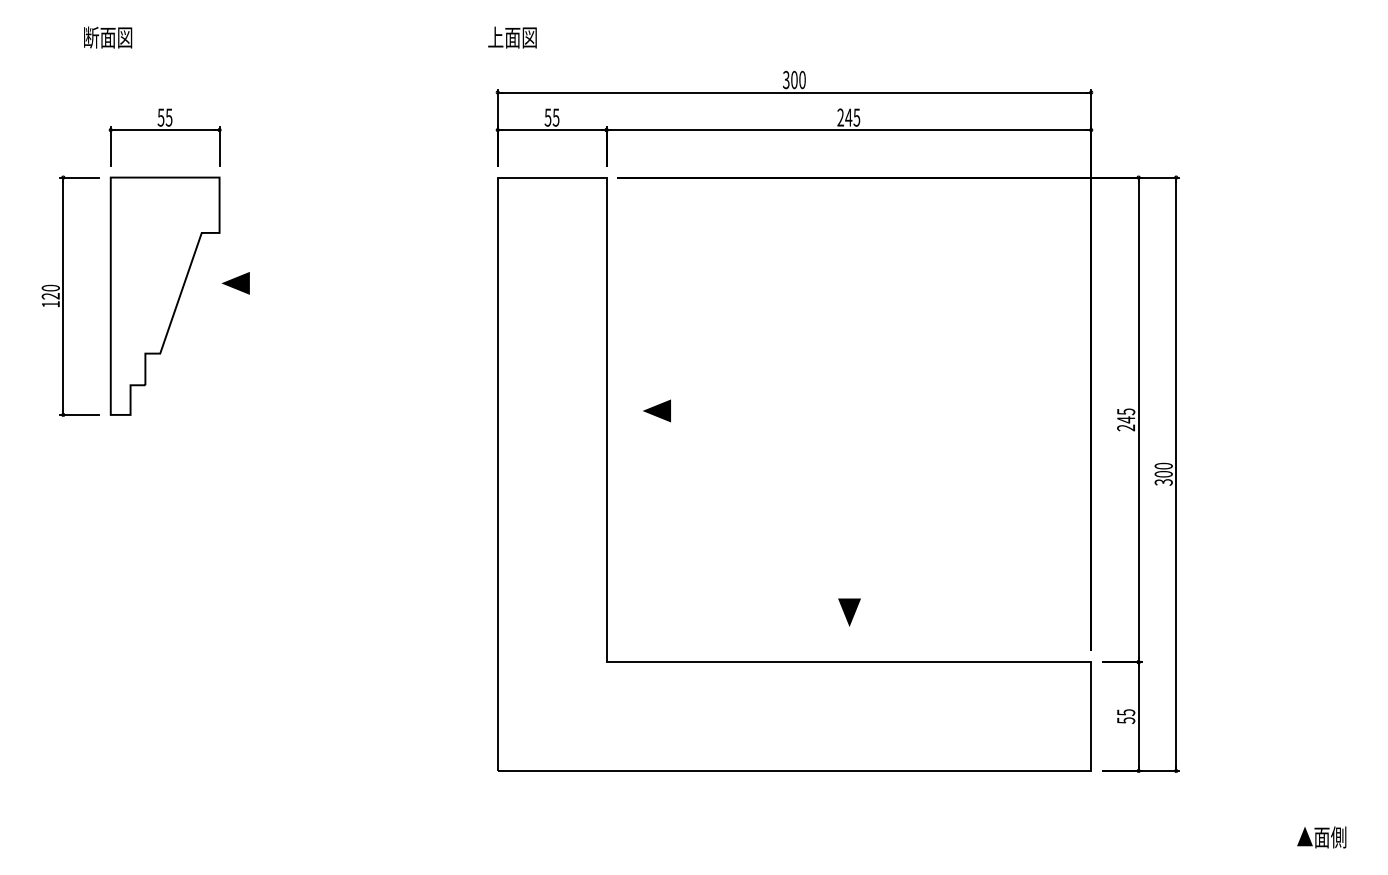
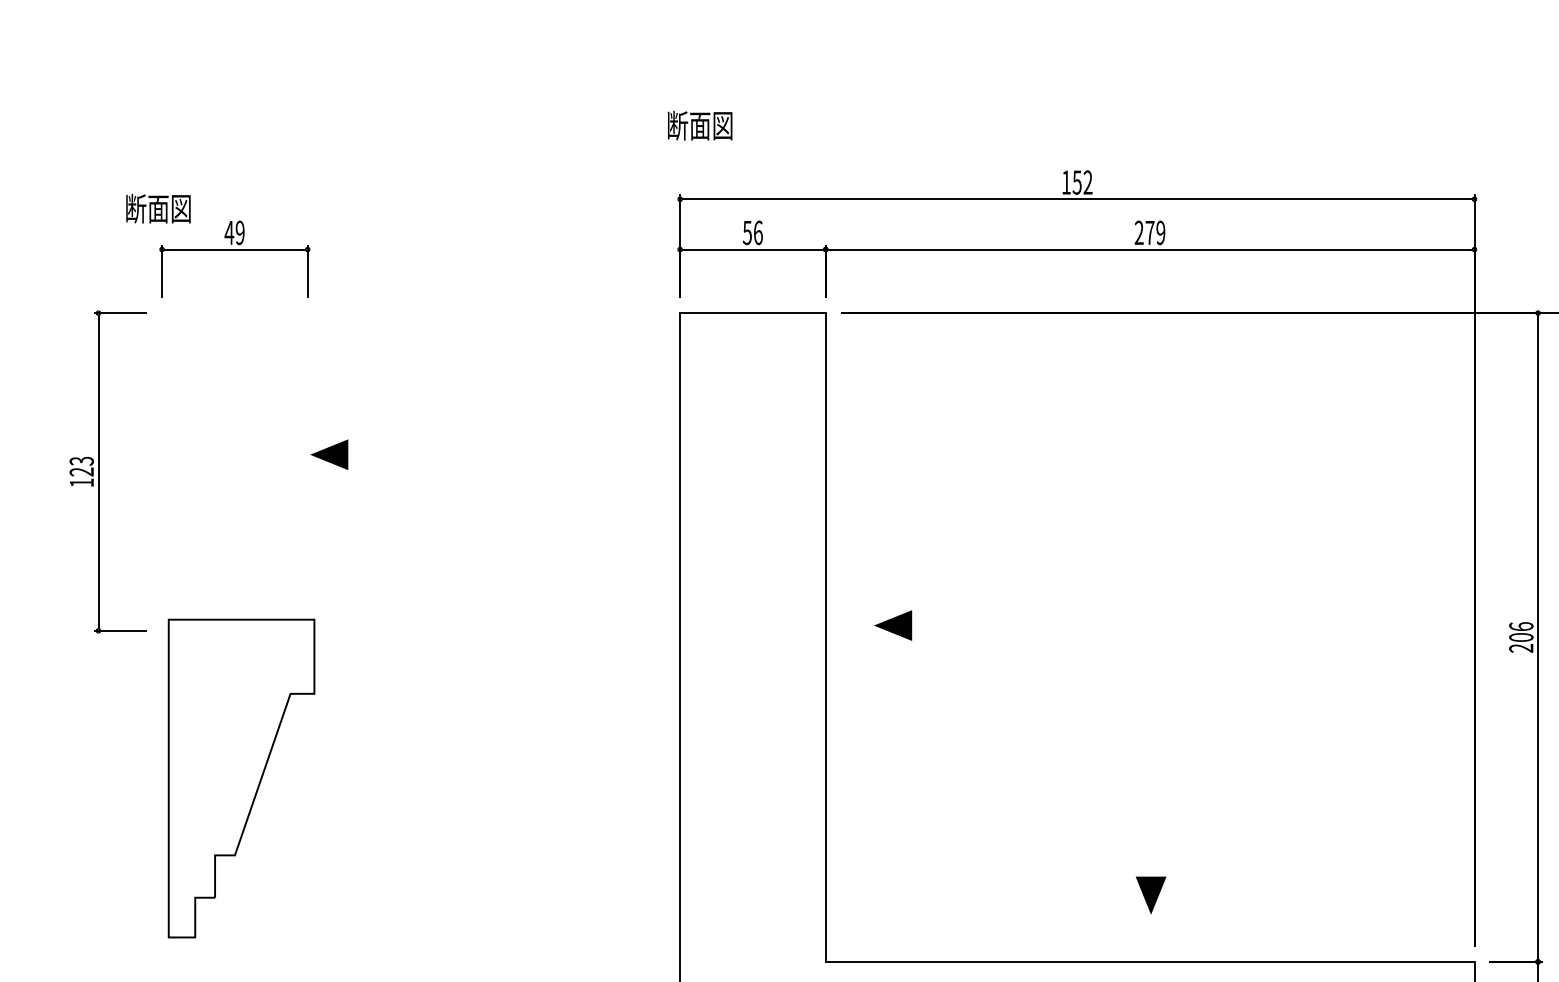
text: (108, 37) -> (159, 208), moved
text: (495, 37) -> (677, 125), 上面図 -> 断面図
text: (794, 79) -> (1077, 181), 300 -> 152
text: (164, 117) -> (233, 232), 55 -> 49
text: (555, 117) -> (757, 232), 55 -> 56
text: (852, 117) -> (1155, 232), 245 -> 279
text: (50, 287) -> (81, 460), 120 -> 123
part: (164, 295) -> (240, 777), moved
text: (1126, 415) -> (1521, 631), 245 -> 206

